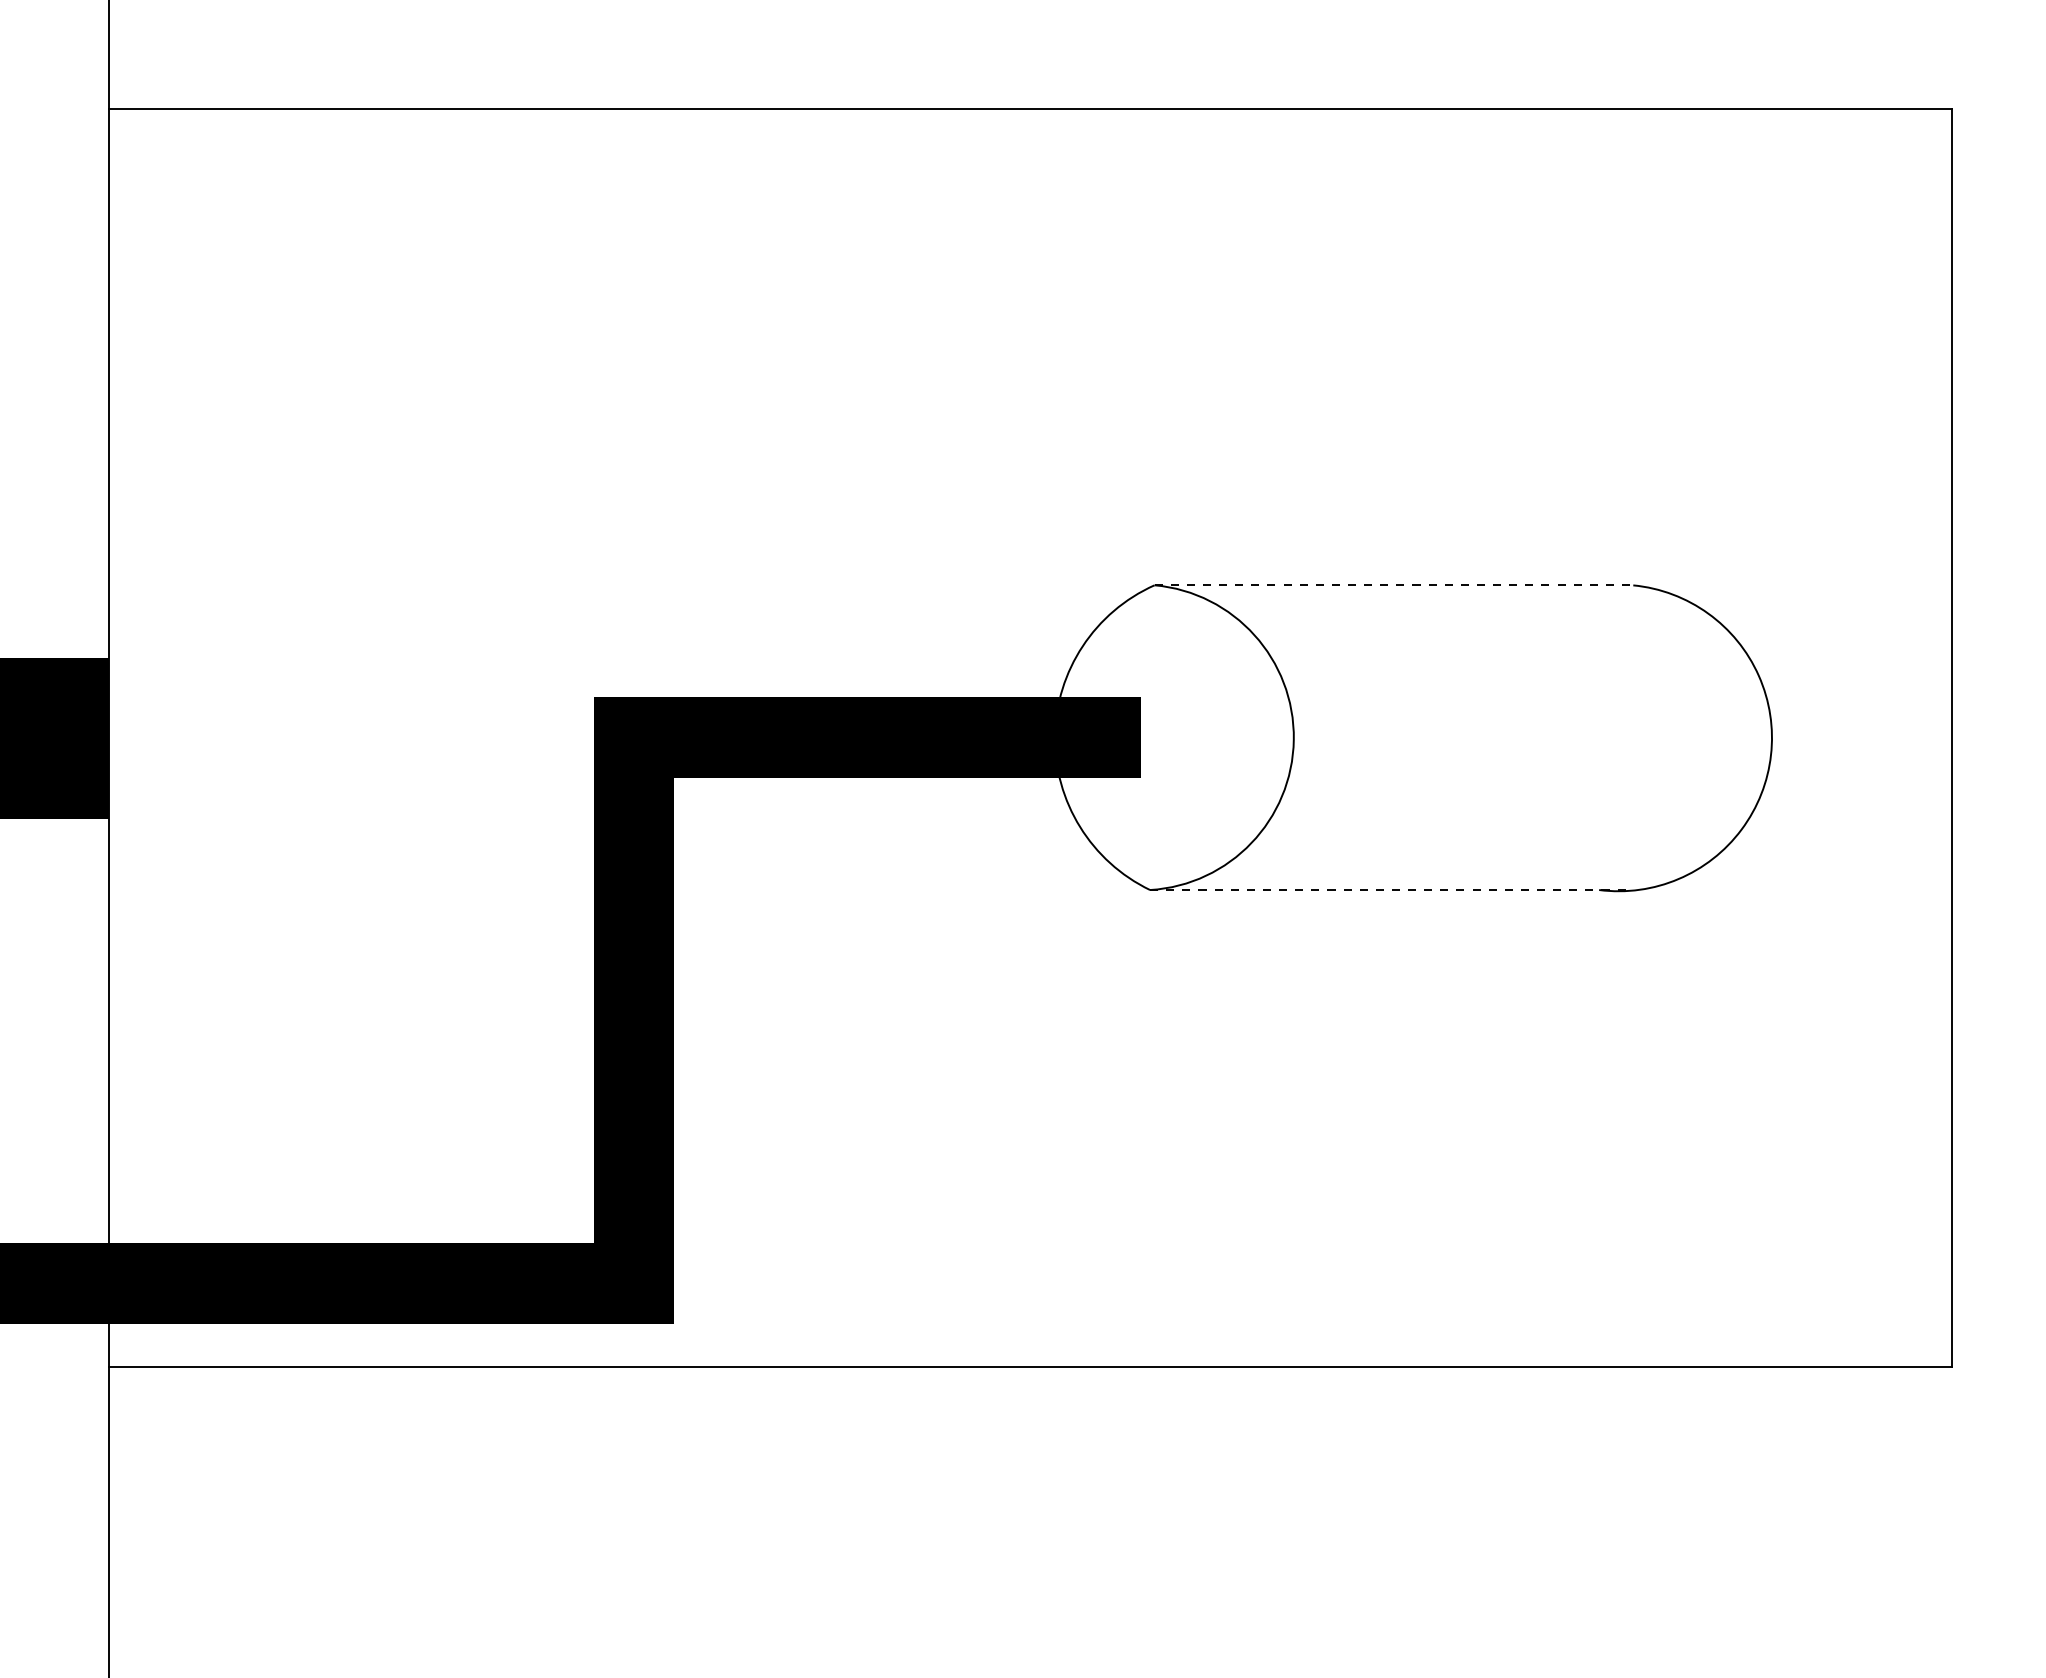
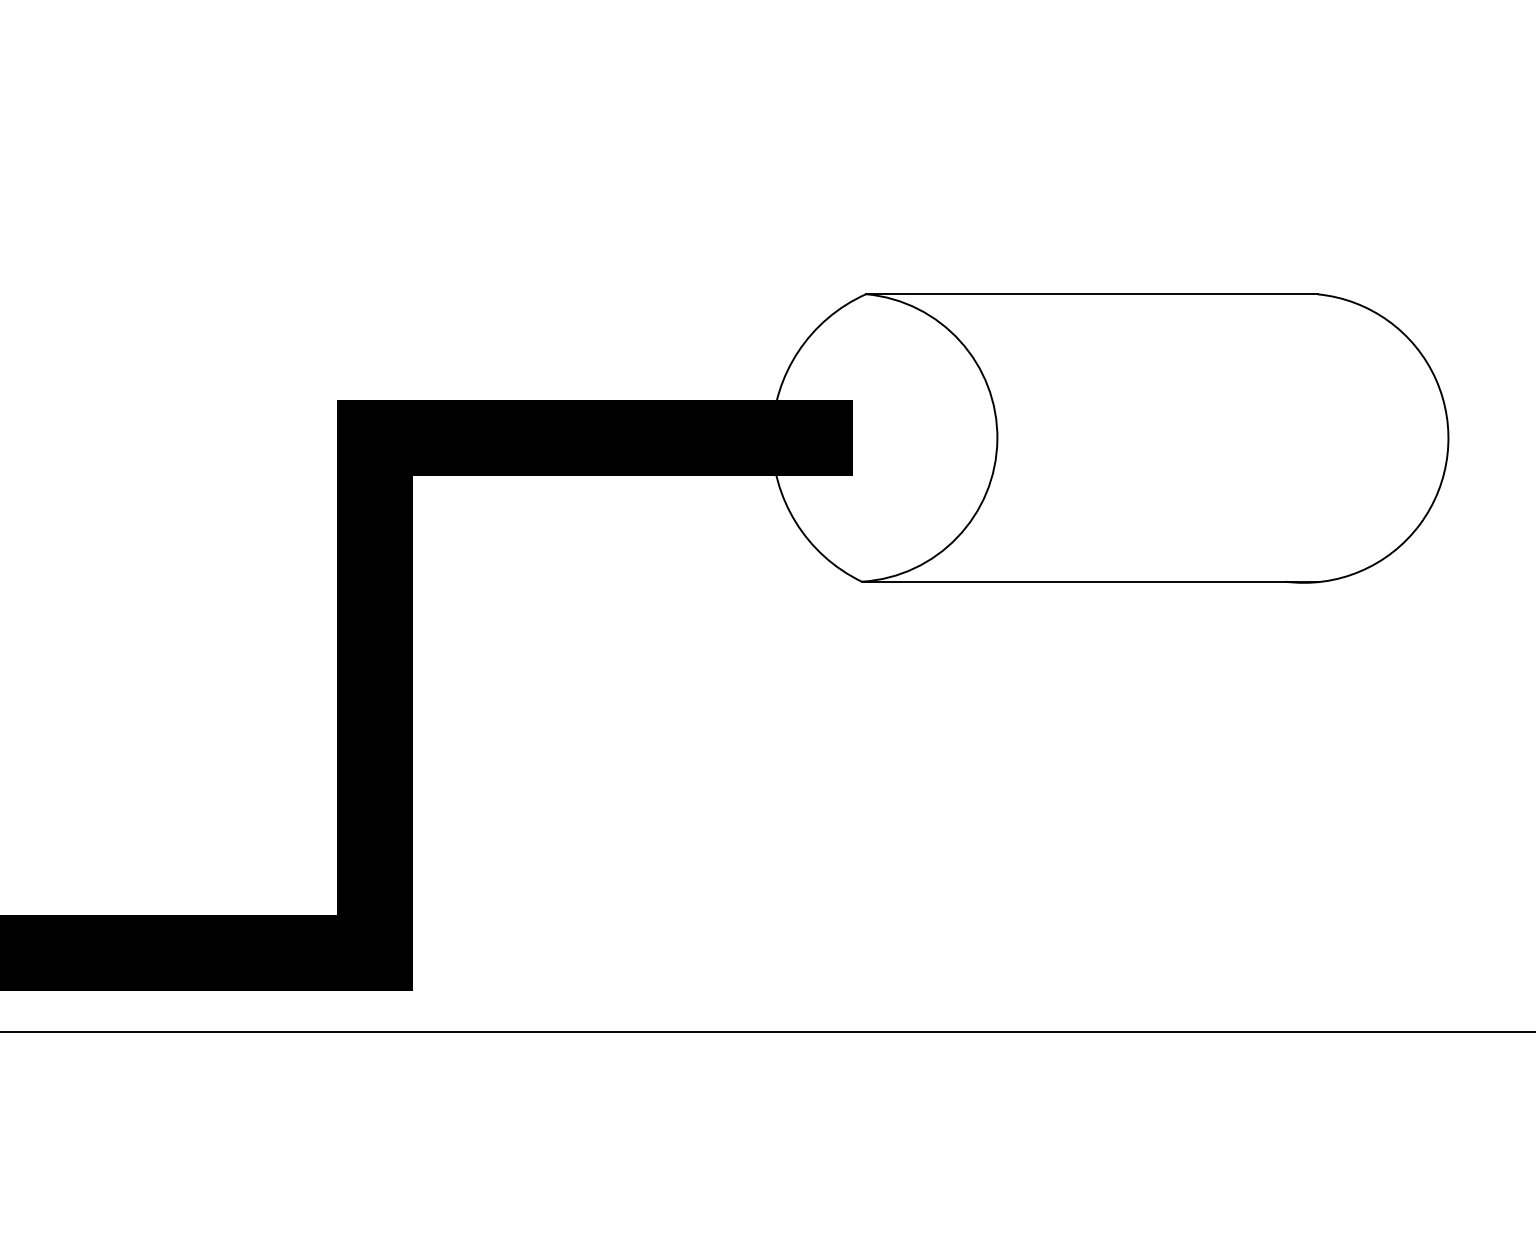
line: (1394, 585) -> (1092, 294), dashed -> solid
line: (1391, 890) -> (1089, 582), dashed -> solid

